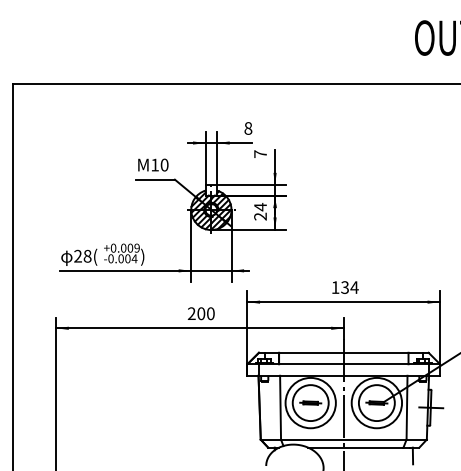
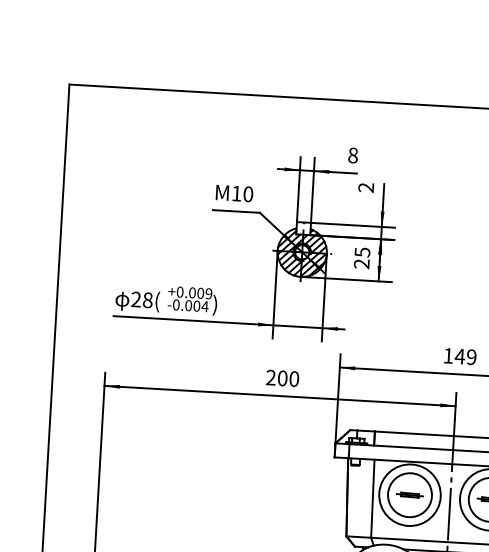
text: (260, 154) -> (366, 188), 7 -> 2
text: (260, 207) -> (362, 252), 24 -> 25
text: (349, 287) -> (465, 356), 134 -> 149

